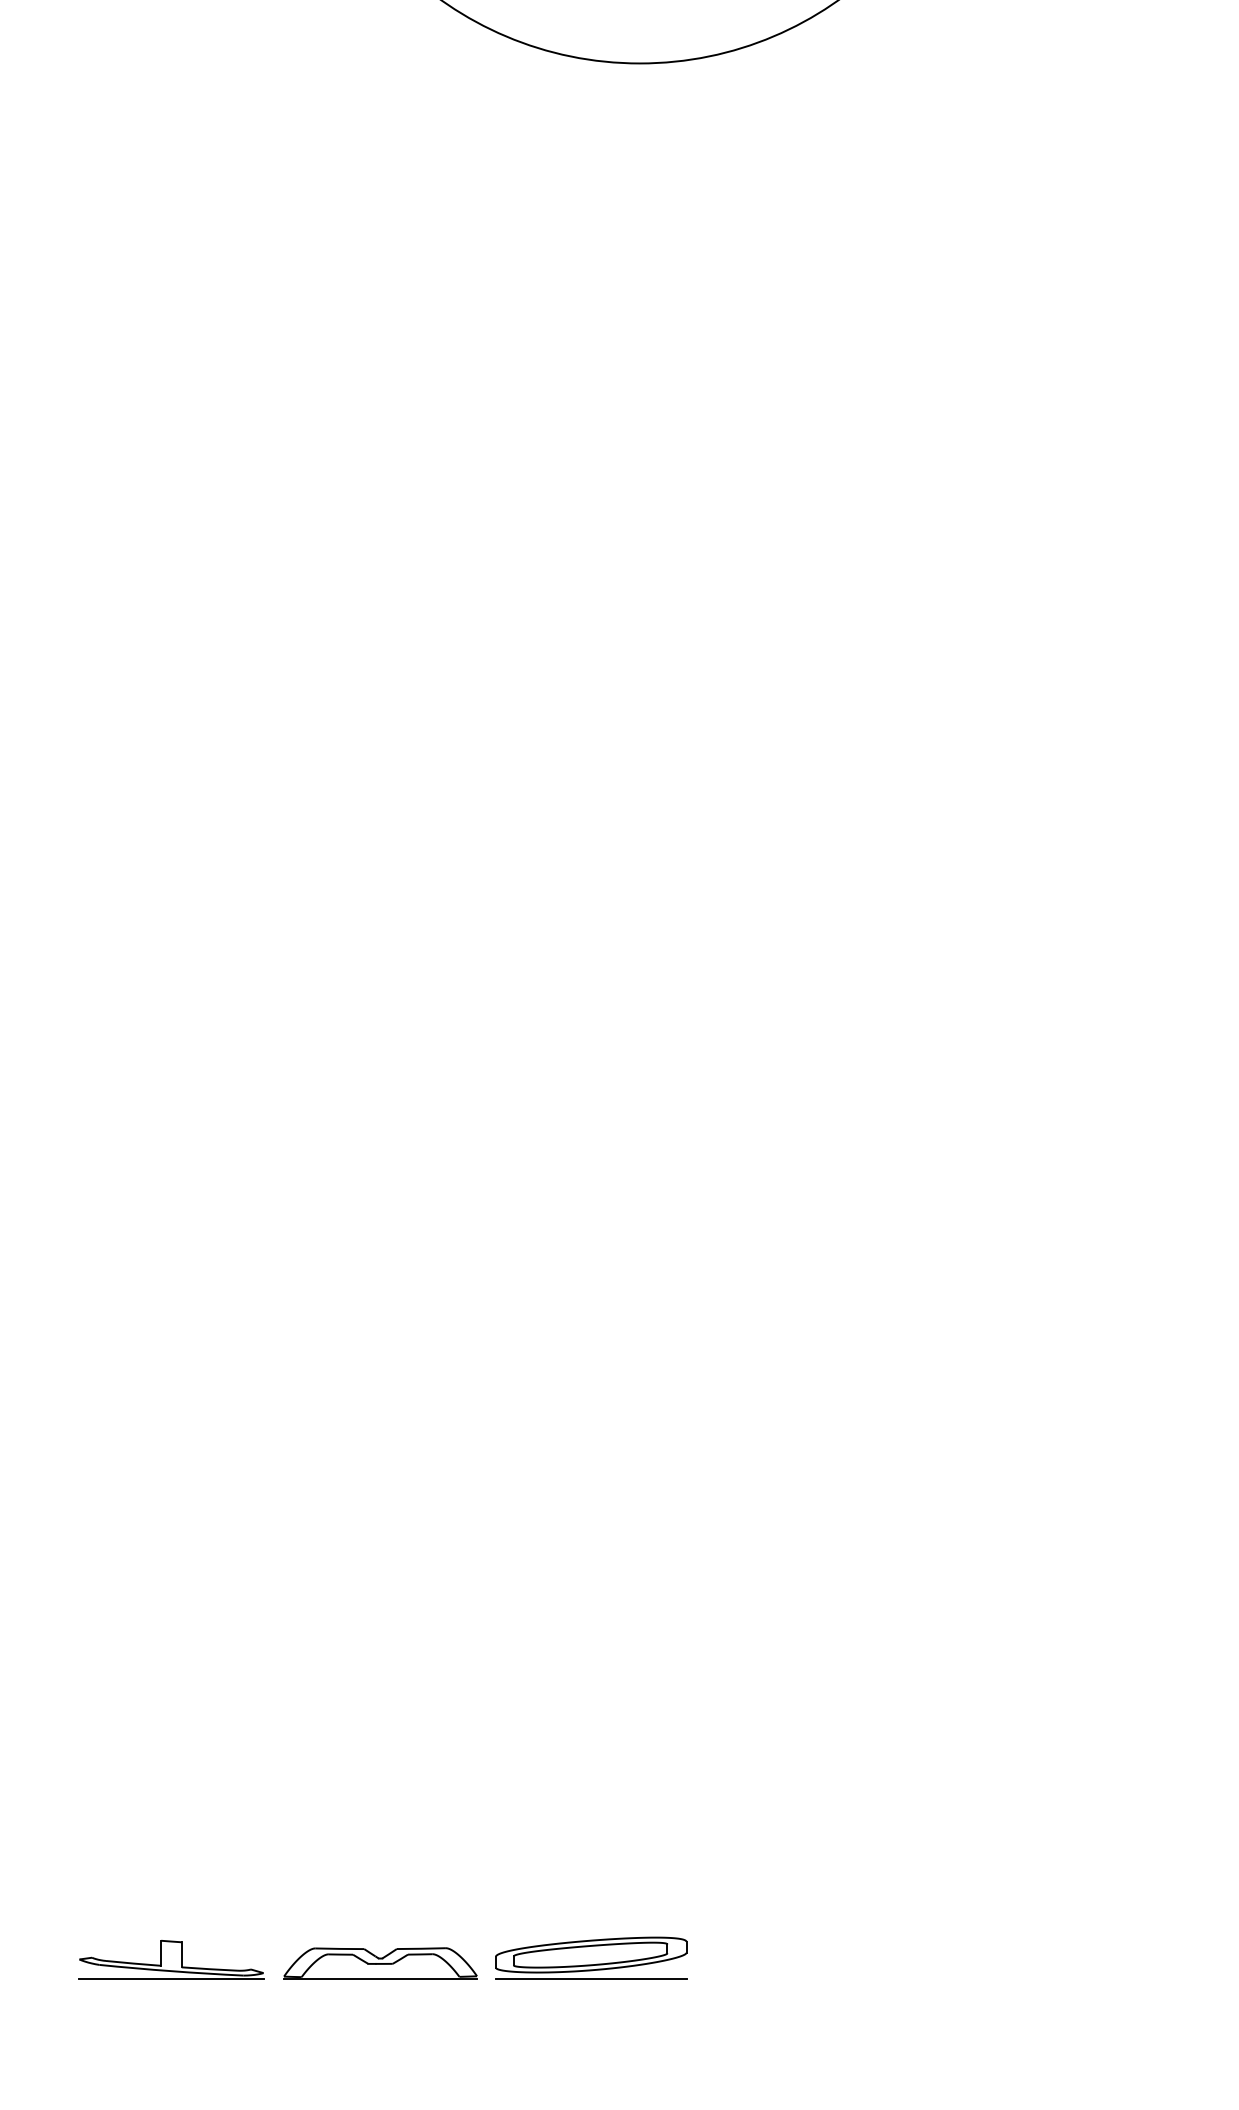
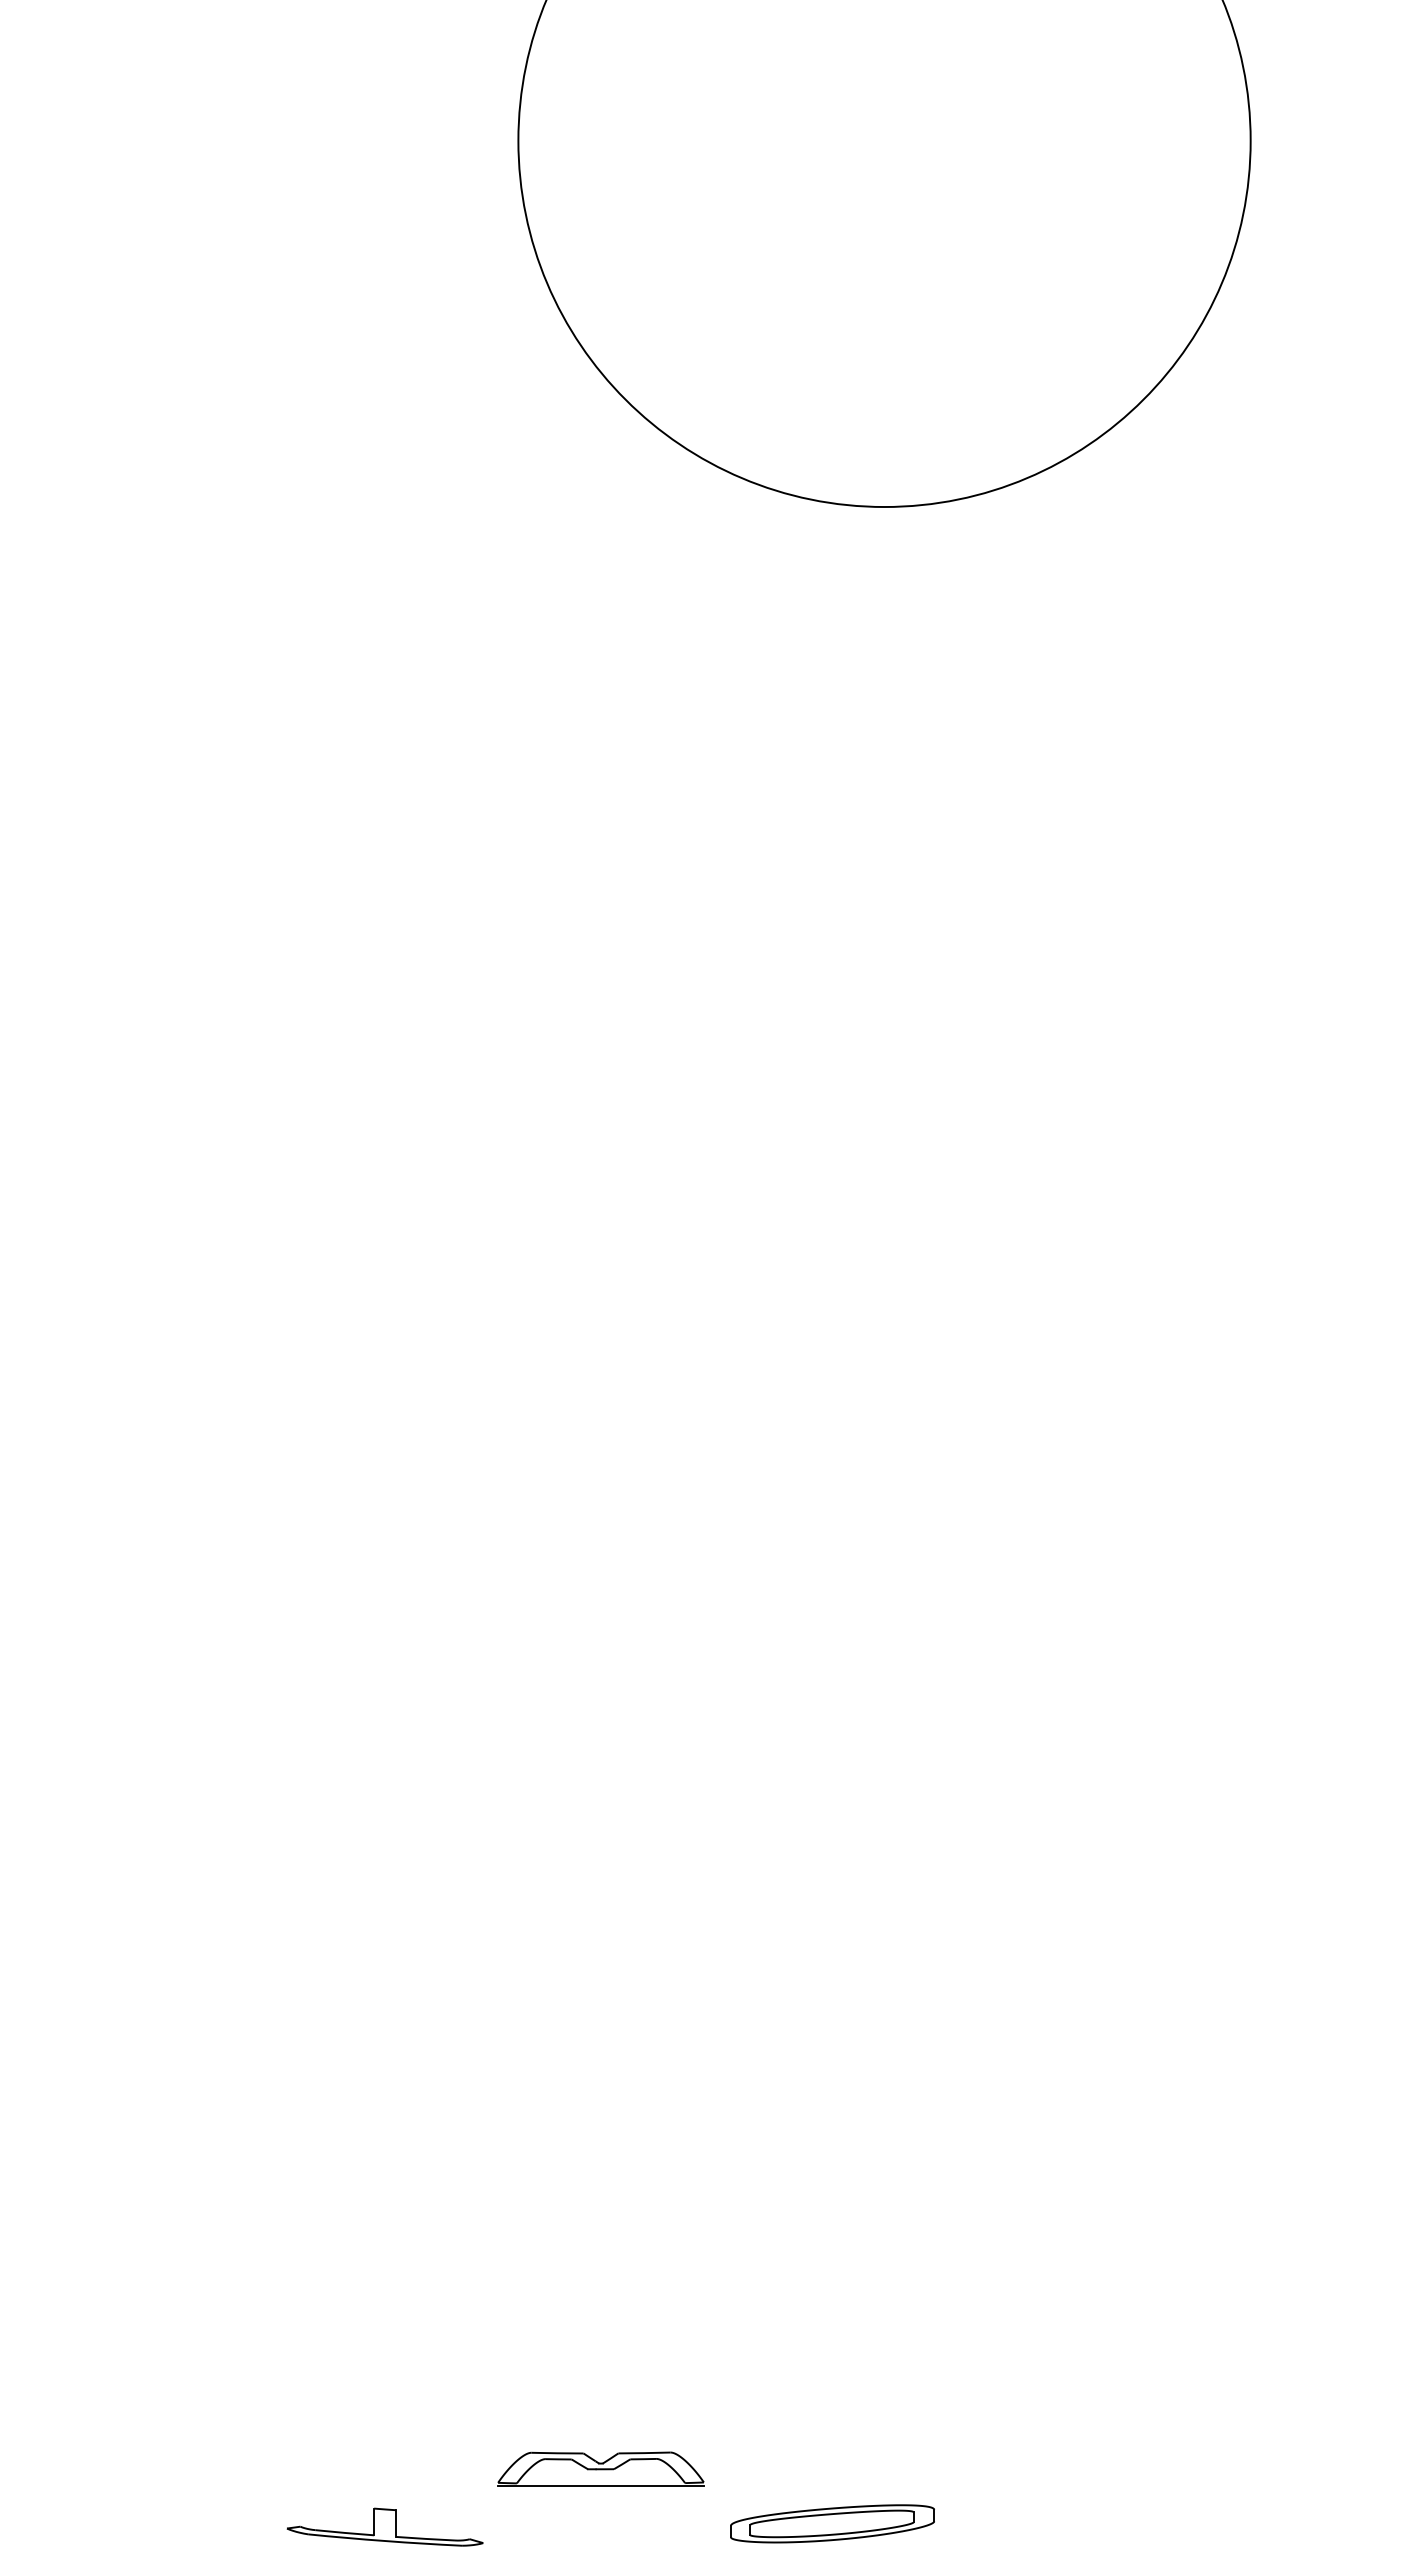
part: (380, 1963) -> (600, 2468), moved
line: (170, 1979) -> (384, 2549), removed
line: (591, 1979) -> (832, 2549), removed

